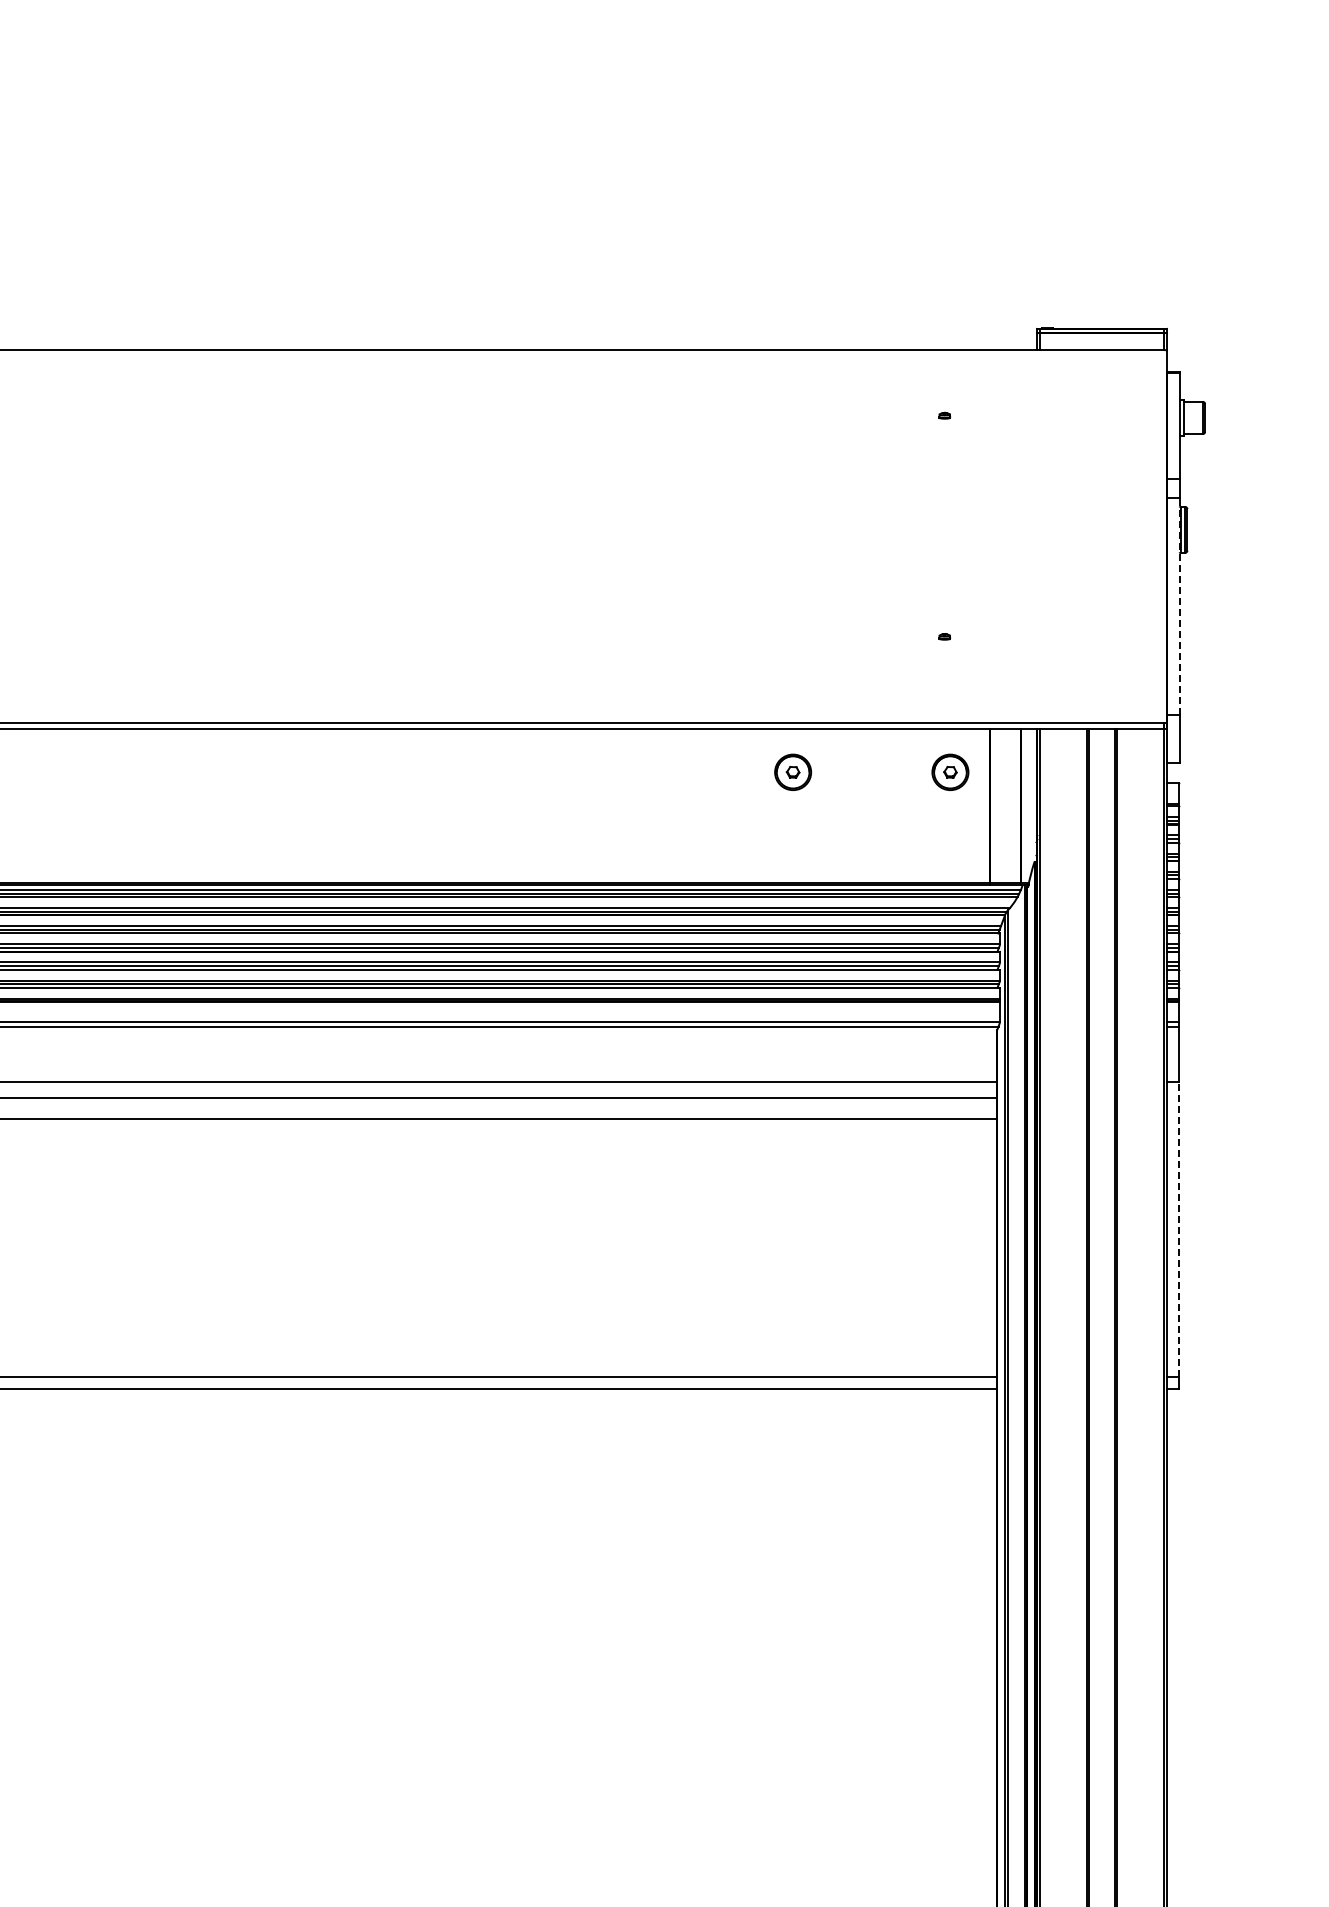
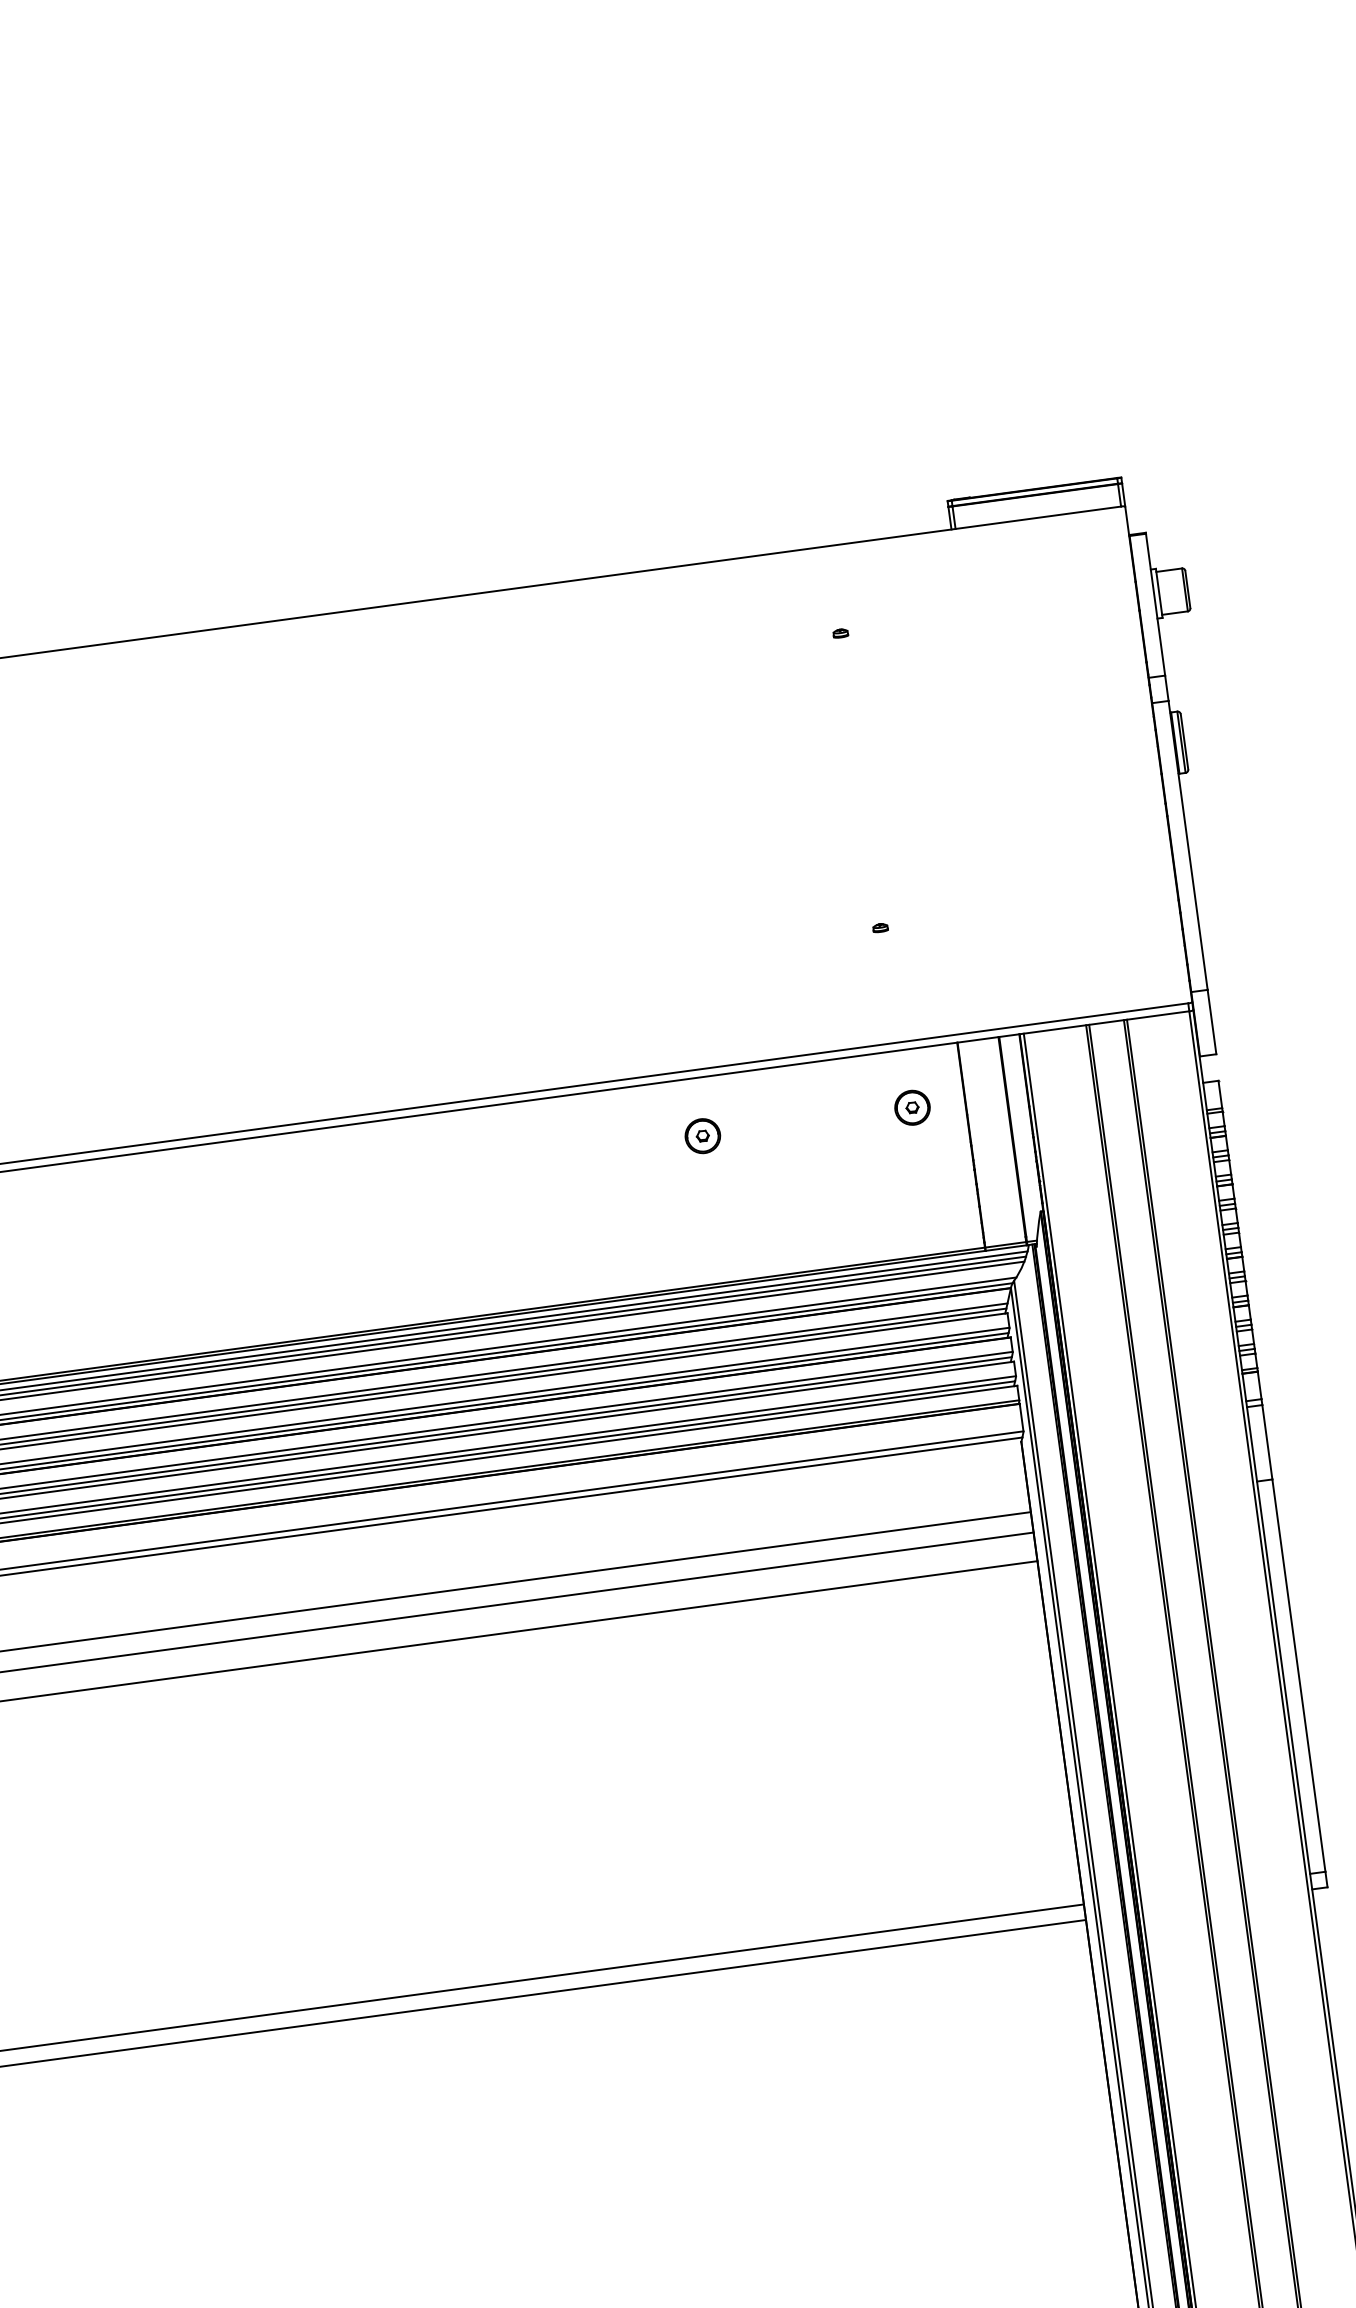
line: (1179, 606) -> (1187, 845), dashed -> solid
part: (792, 772) -> (702, 1136), size x0.71
part: (950, 772) -> (912, 1107), size x0.71
line: (1178, 1229) -> (1298, 1675), dashed -> solid

